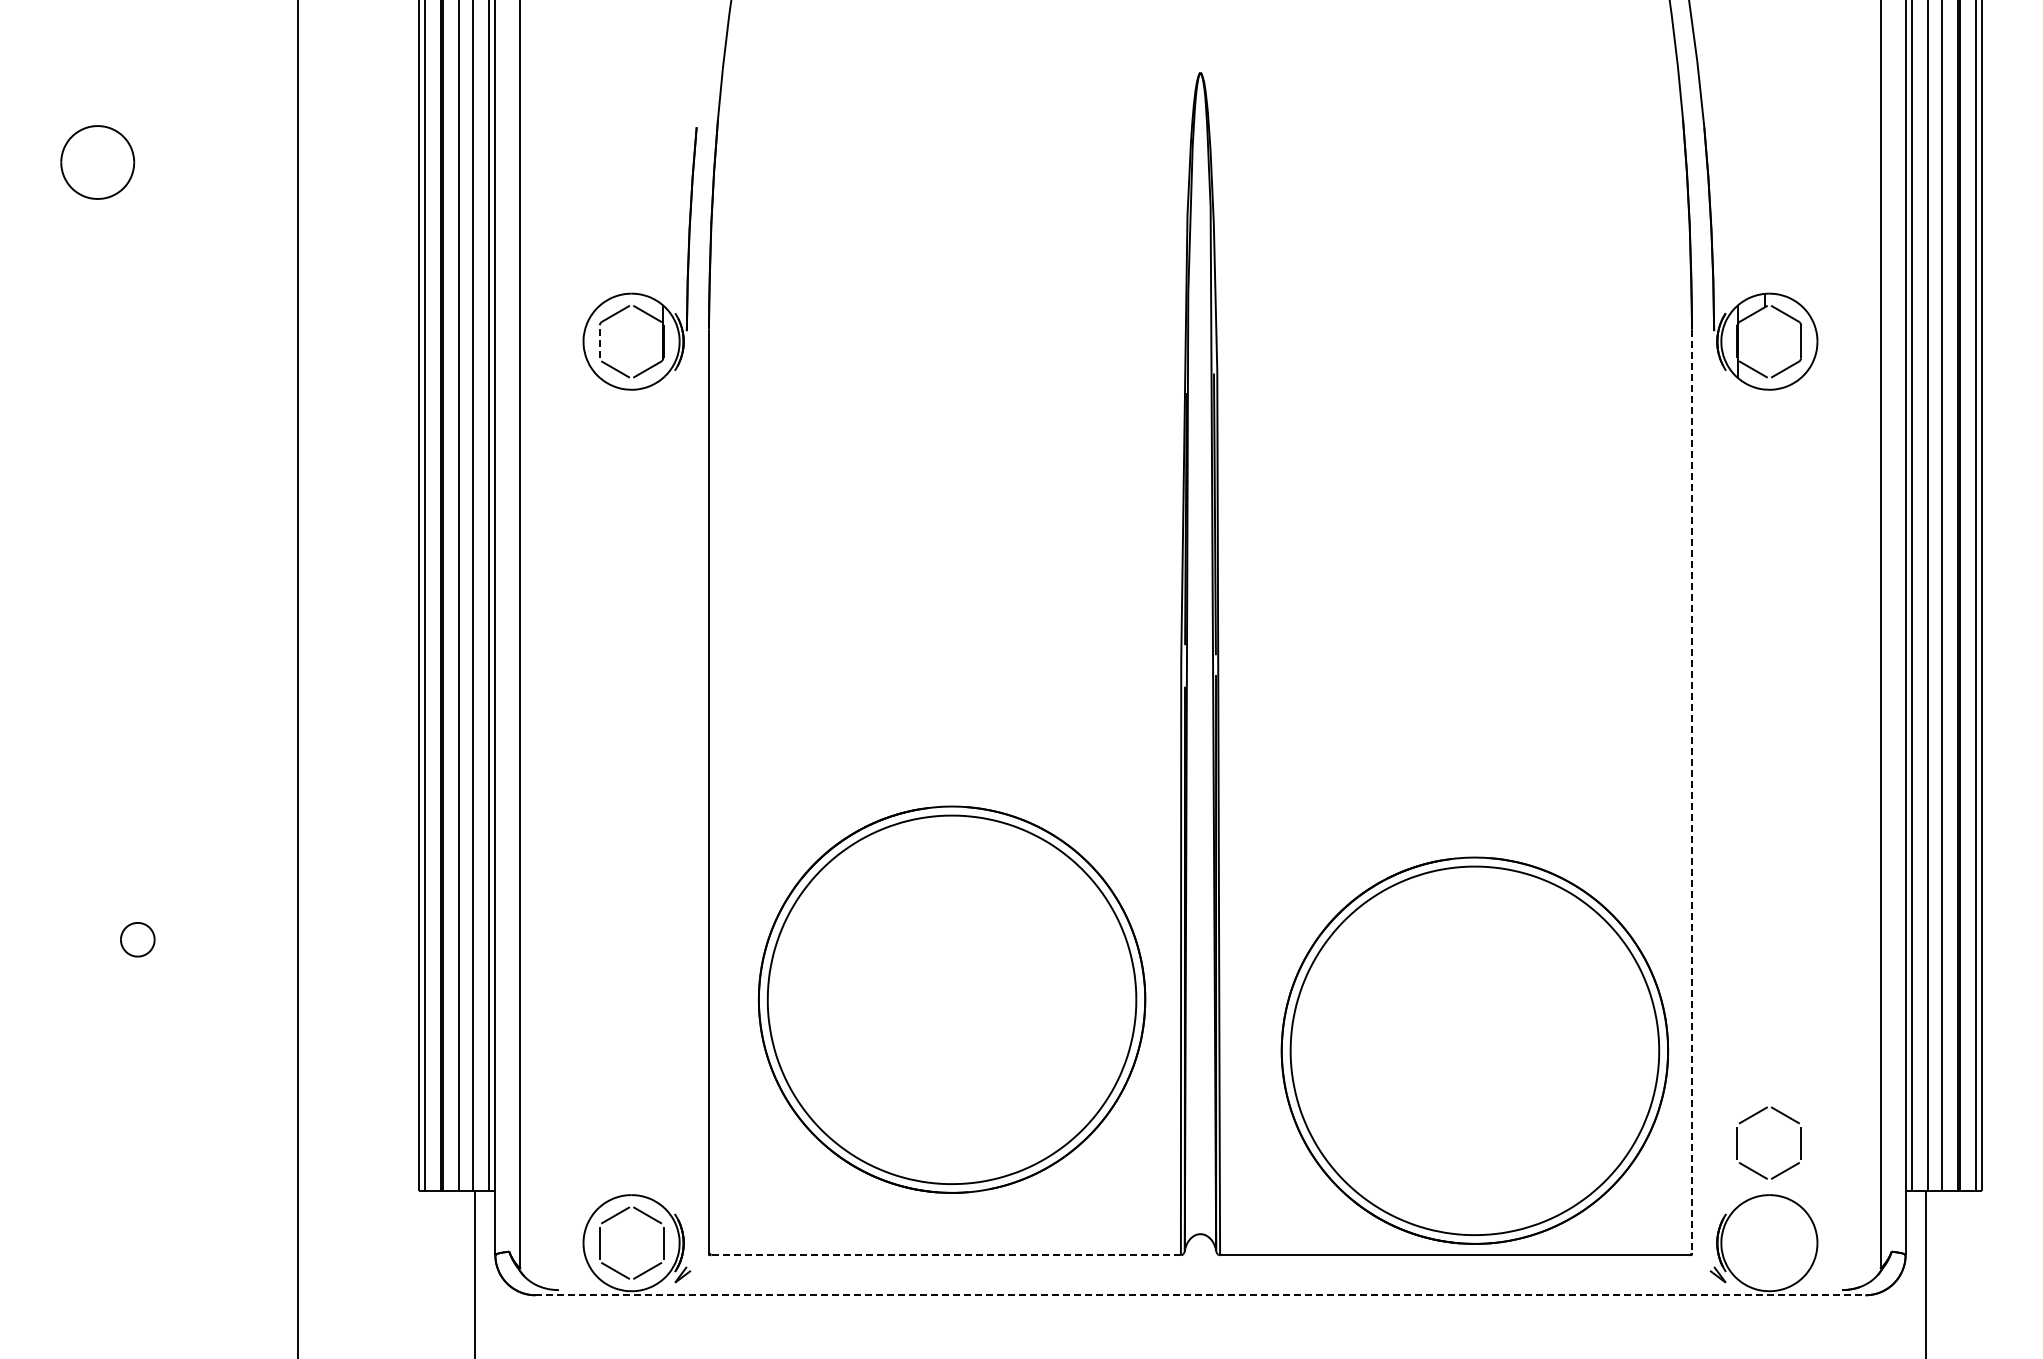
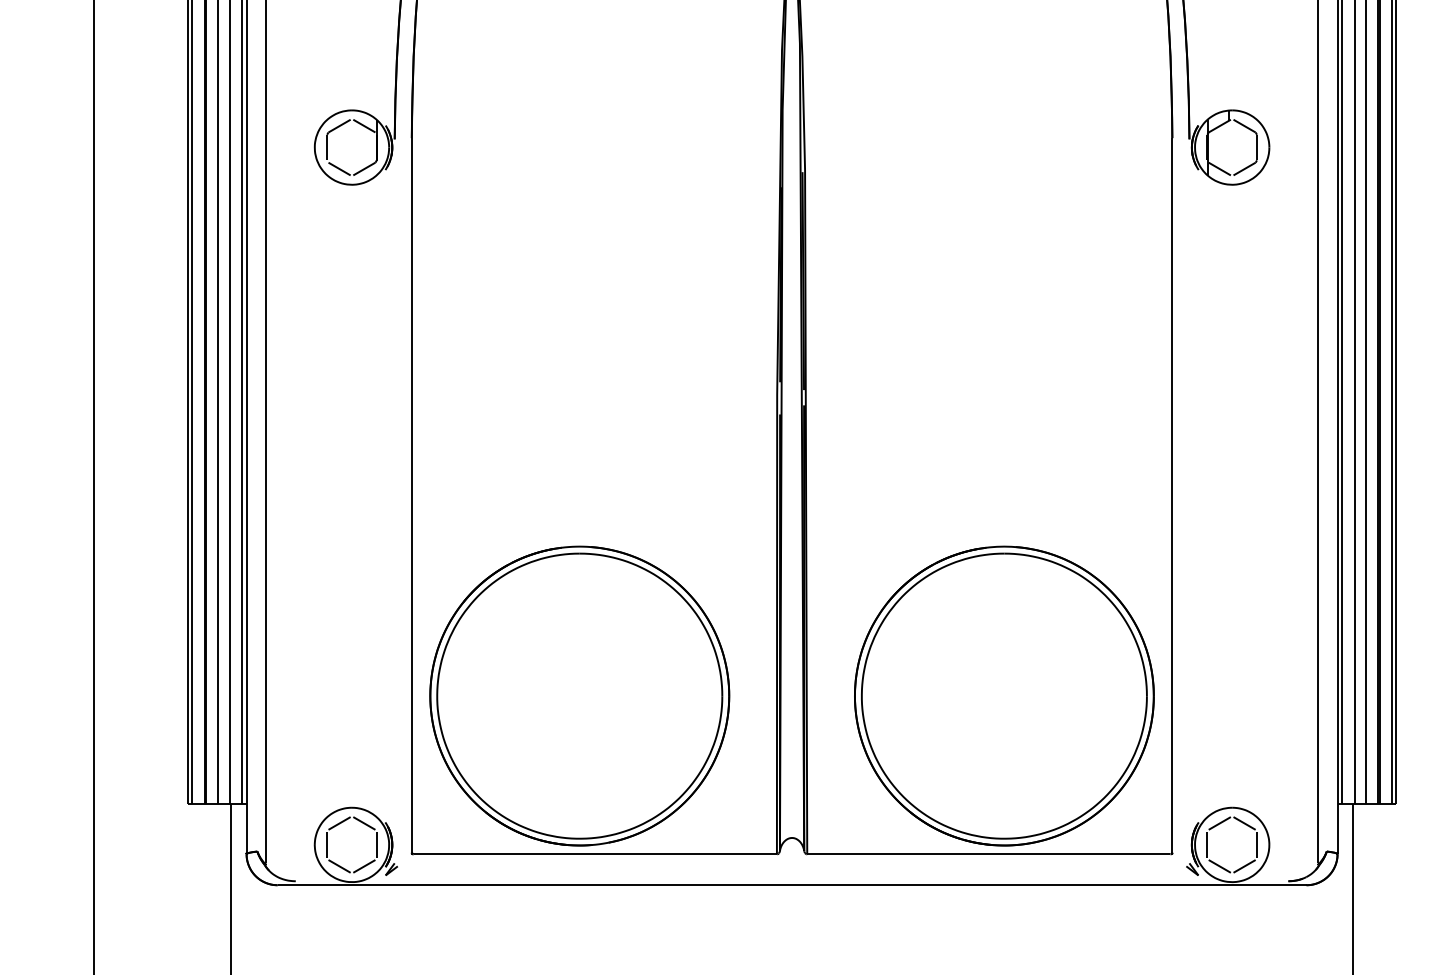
line: (599, 341) -> (327, 147), dashed -> solid
line: (1692, 791) -> (1172, 495), dashed -> solid
part: (951, 999) -> (579, 695), moved
part: (1755, 1115) -> (1221, 823), moved
line: (946, 1255) -> (595, 854), dashed -> solid
line: (1201, 1295) -> (792, 885), dashed -> solid

